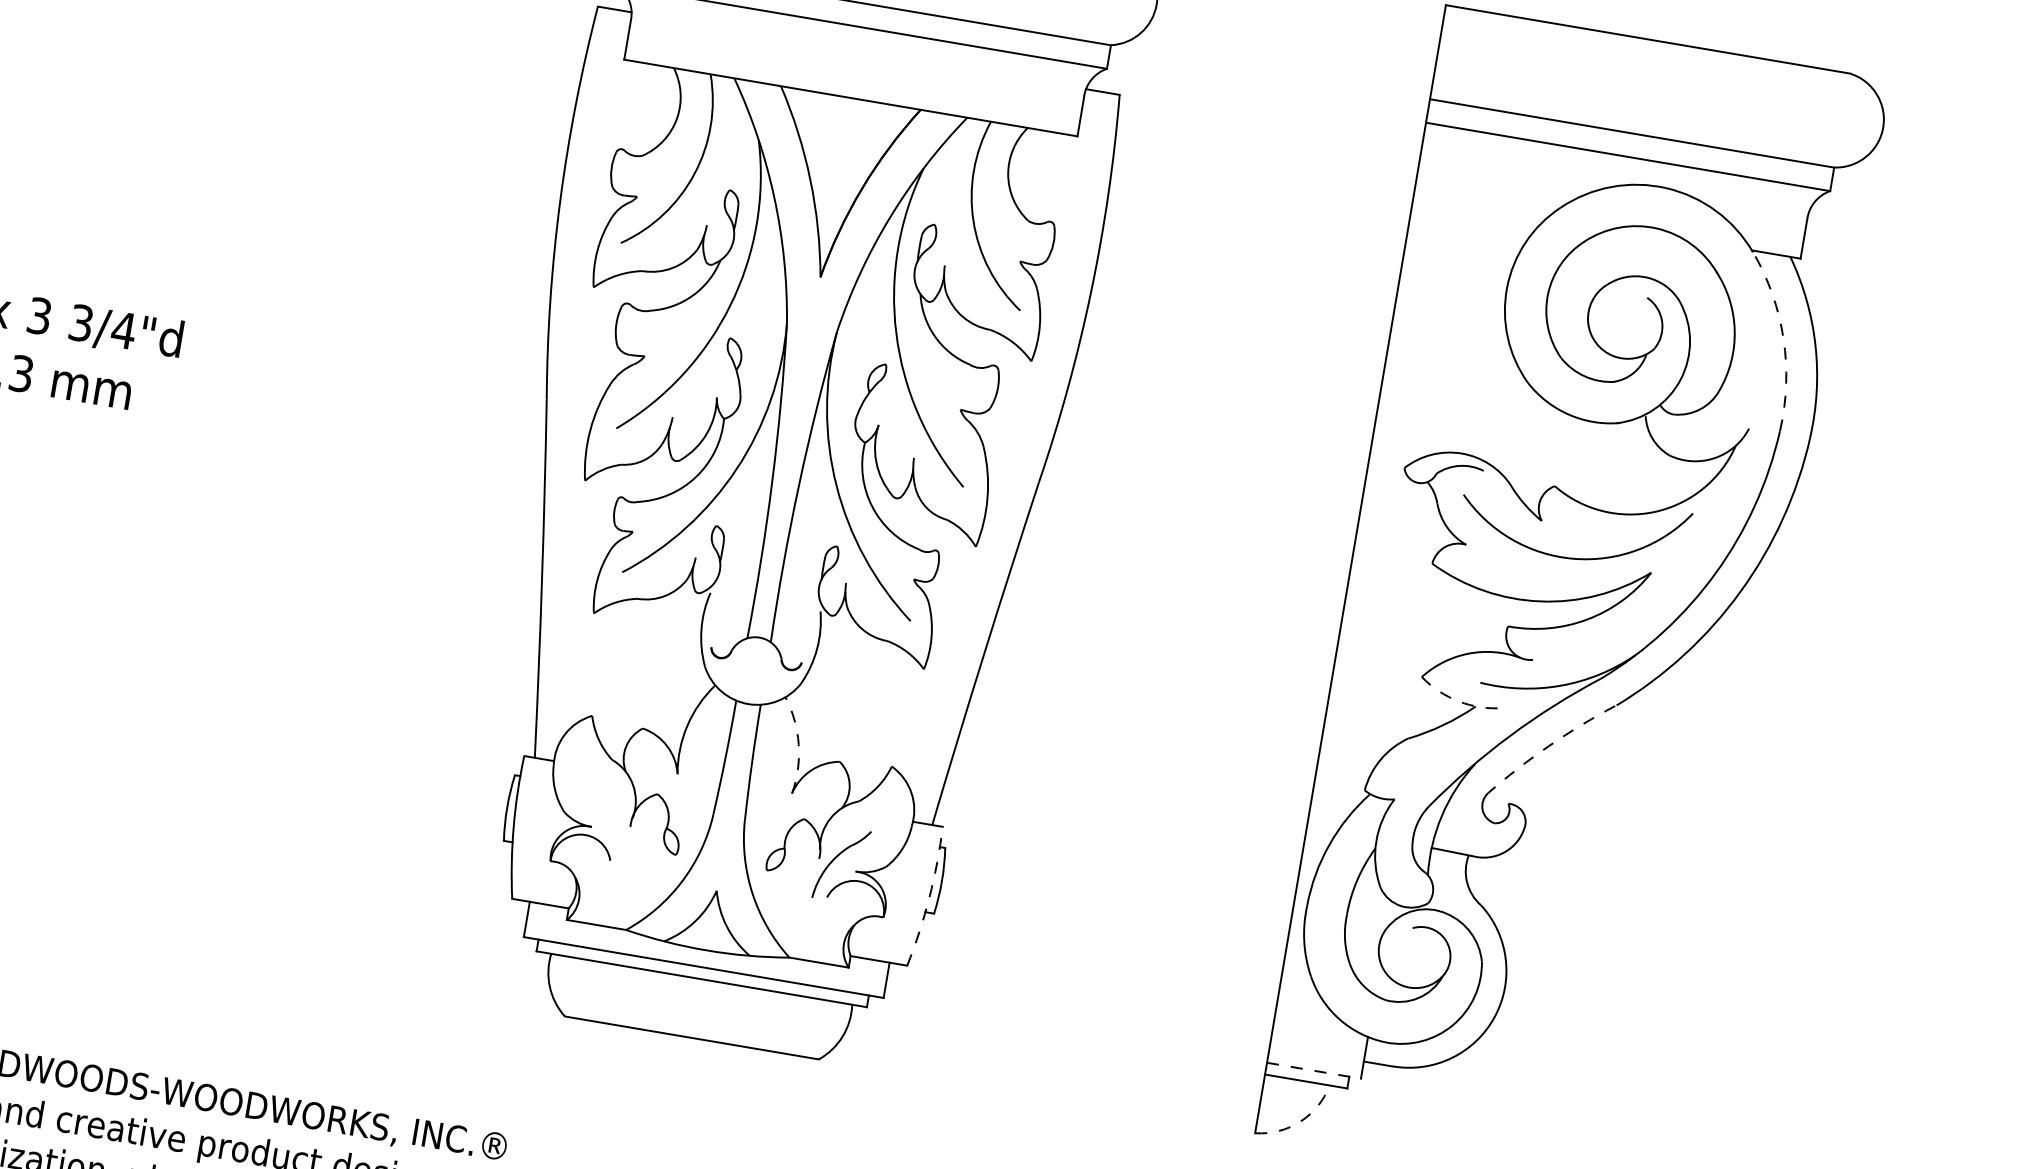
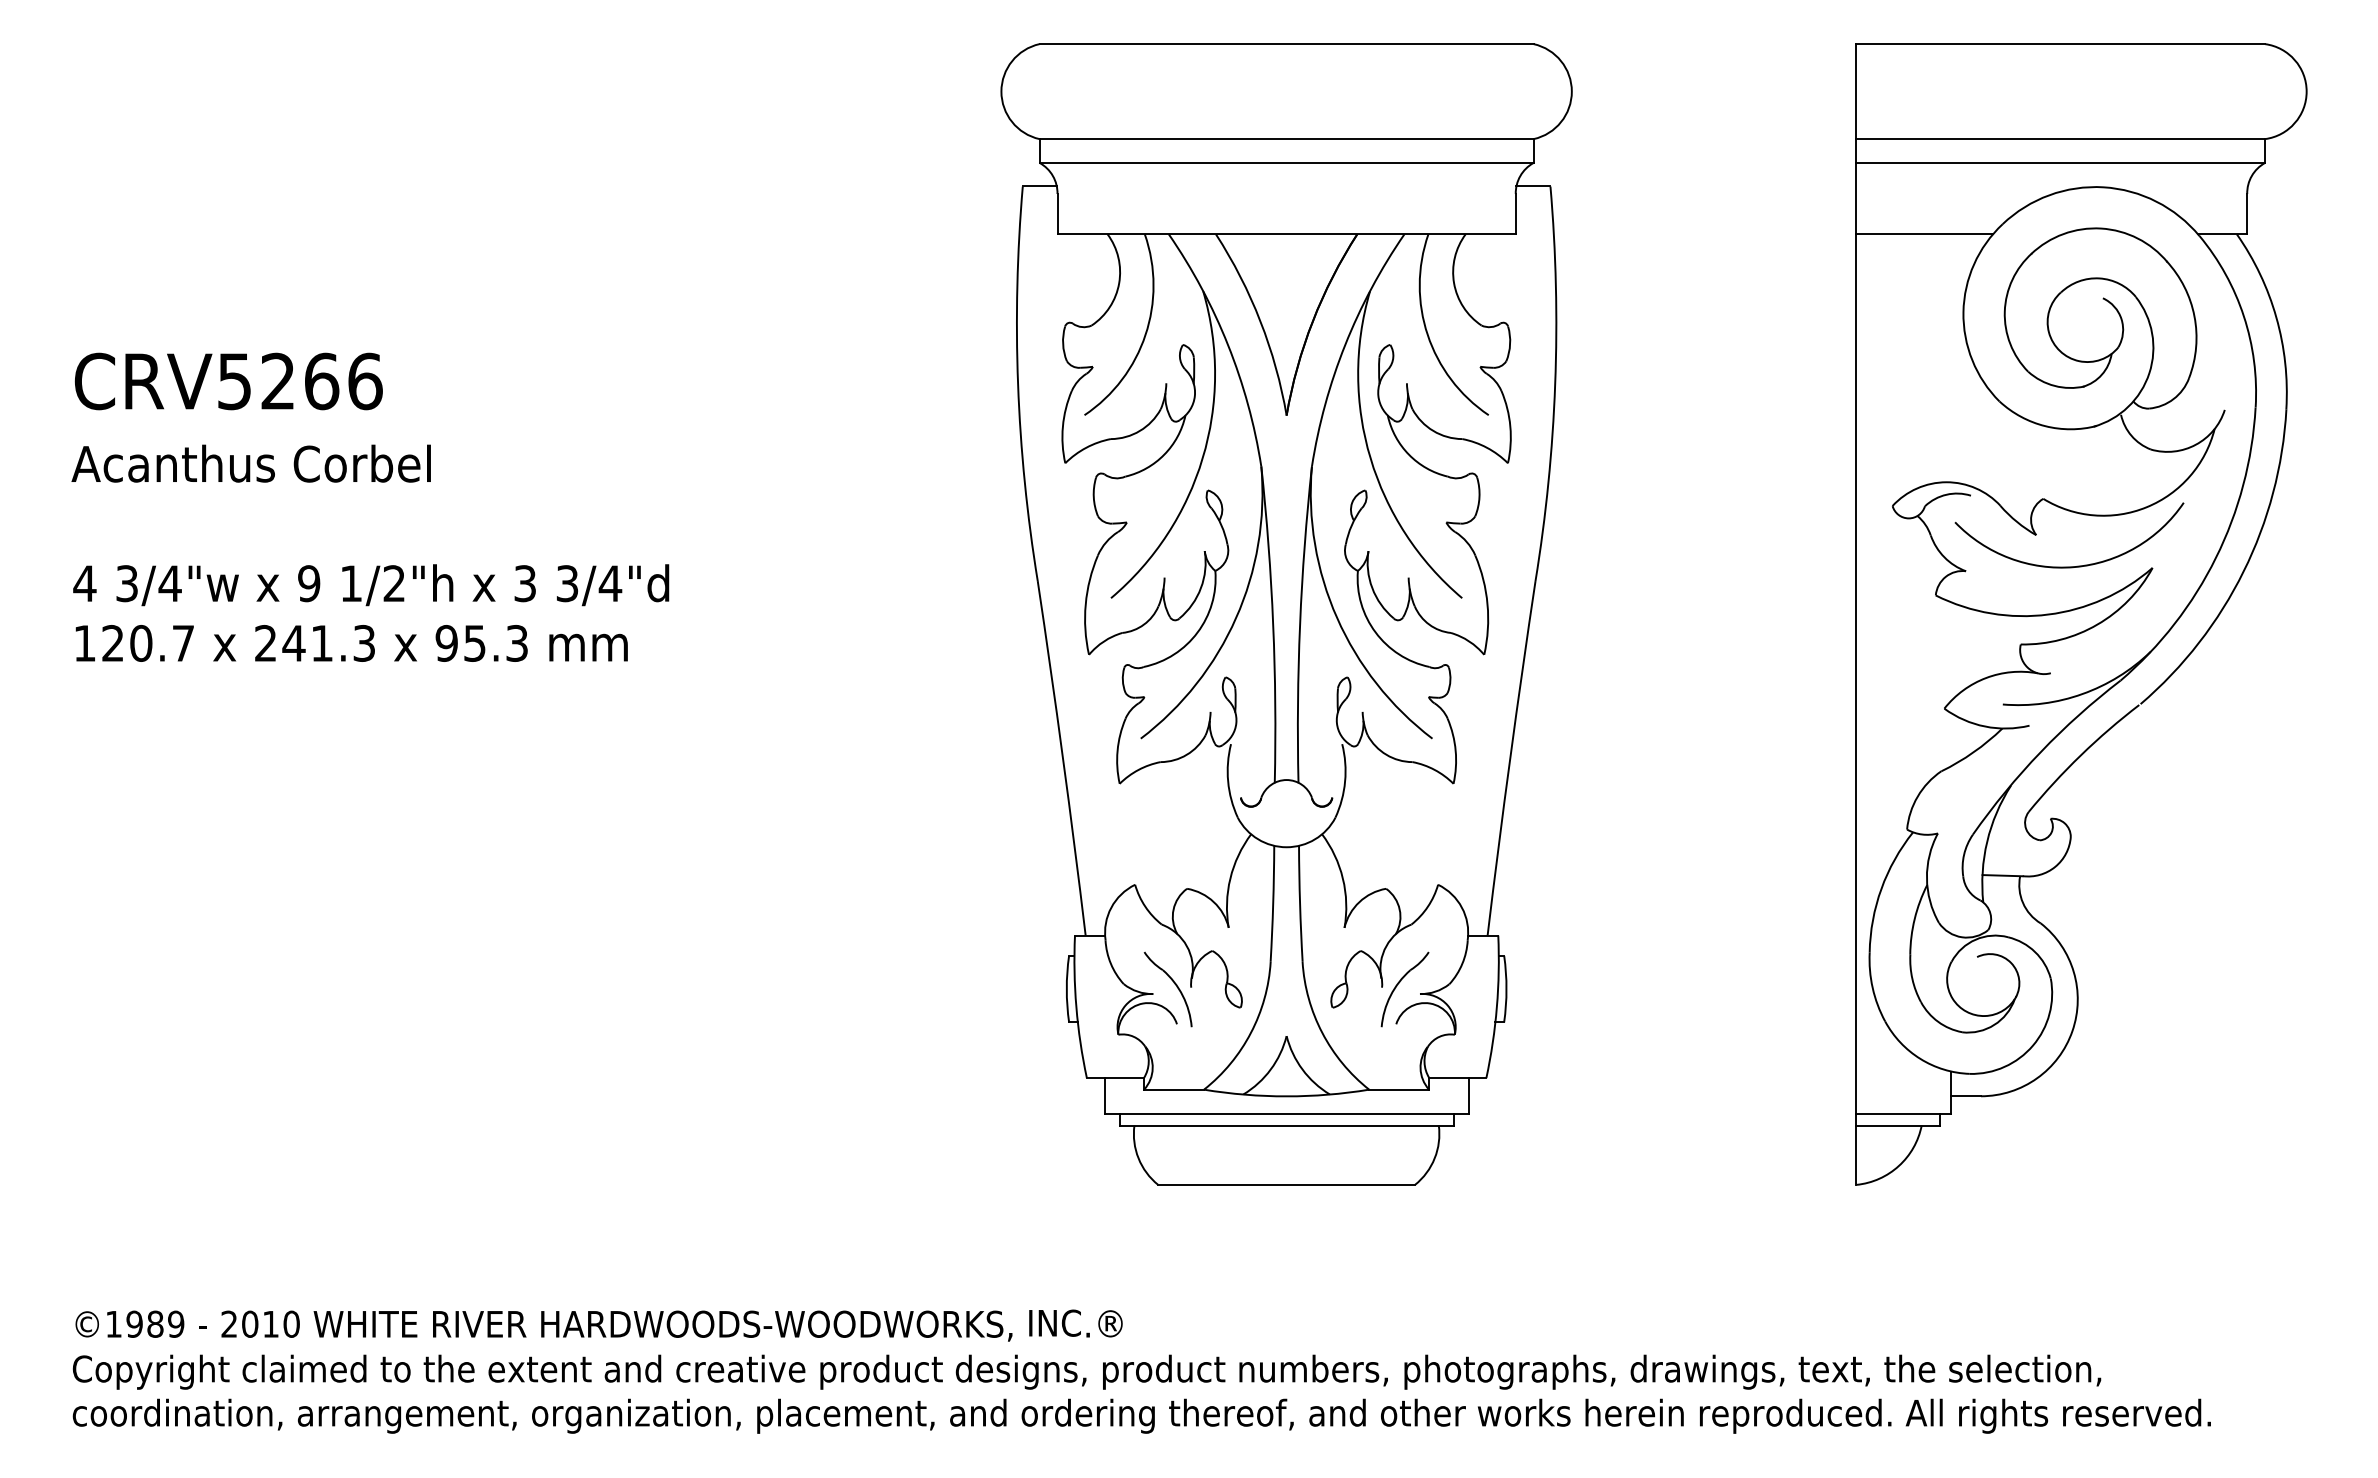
line: (1481, 204) -> (1924, 234), added
arc: (1783, 339) -> (2243, 316), dashed -> solid
arc: (1459, 701) -> (1985, 726), dashed -> solid
arc: (798, 744) -> (1342, 878), dashed -> solid
arc: (1548, 746) -> (2080, 755), dashed -> solid
part: (613, 819) -> (1173, 983), added
arc: (929, 897) -> (1496, 1007), dashed -> solid
line: (1314, 1070) -> (1904, 1113), dashed -> solid
arc: (1299, 1122) -> (1898, 1166), dashed -> solid

